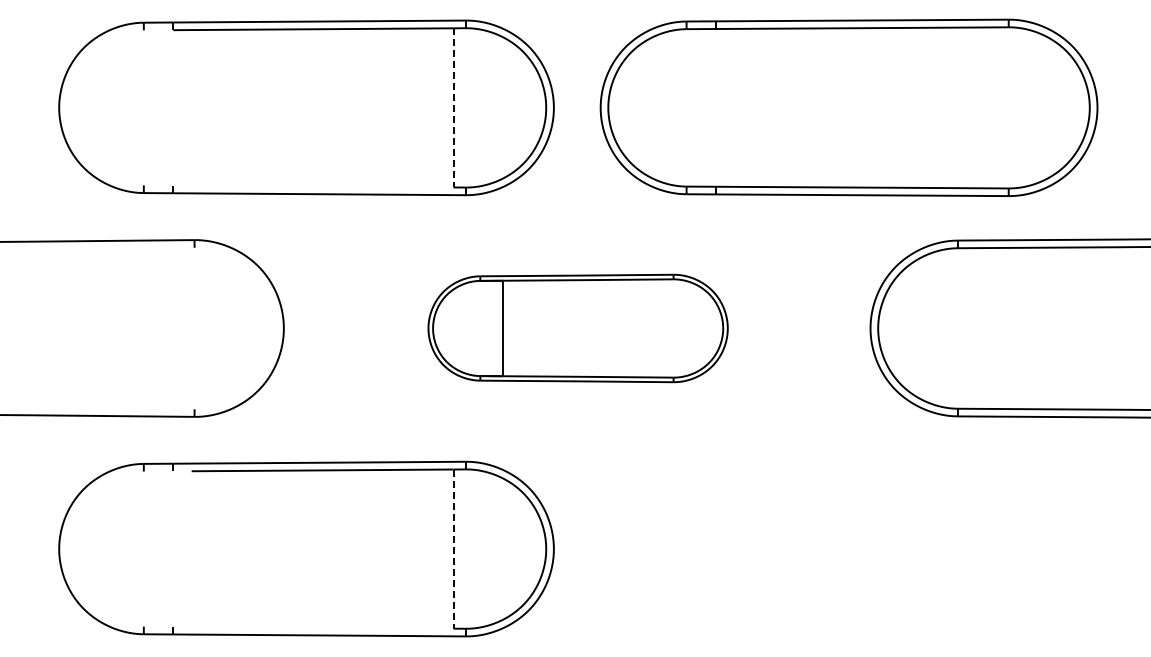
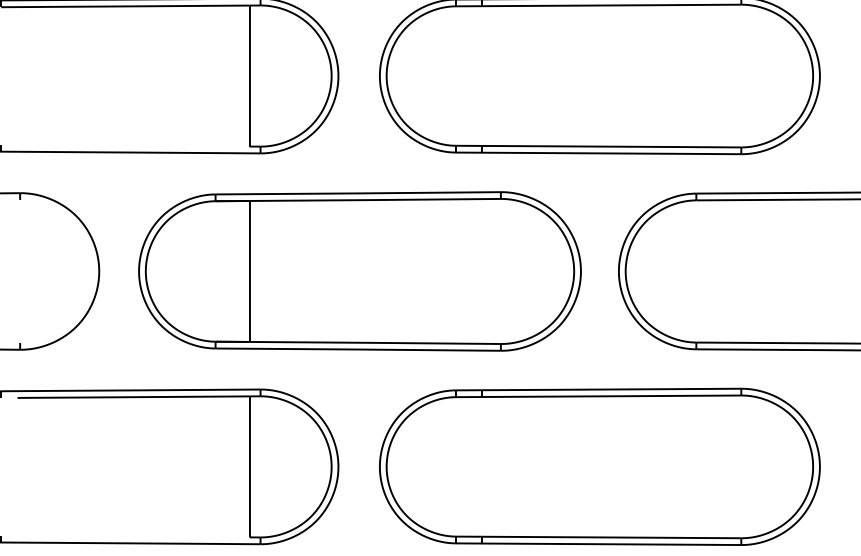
line: (453, 107) -> (249, 75), dashed -> solid
part: (577, 328) -> (359, 271), size x1.67
line: (453, 549) -> (249, 467), dashed -> solid
part: (848, 549) -> (599, 467), added

